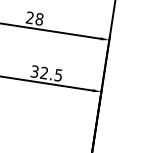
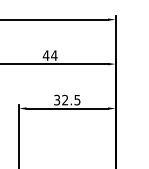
text: (33, 18) -> (49, 55), 28 -> 44

